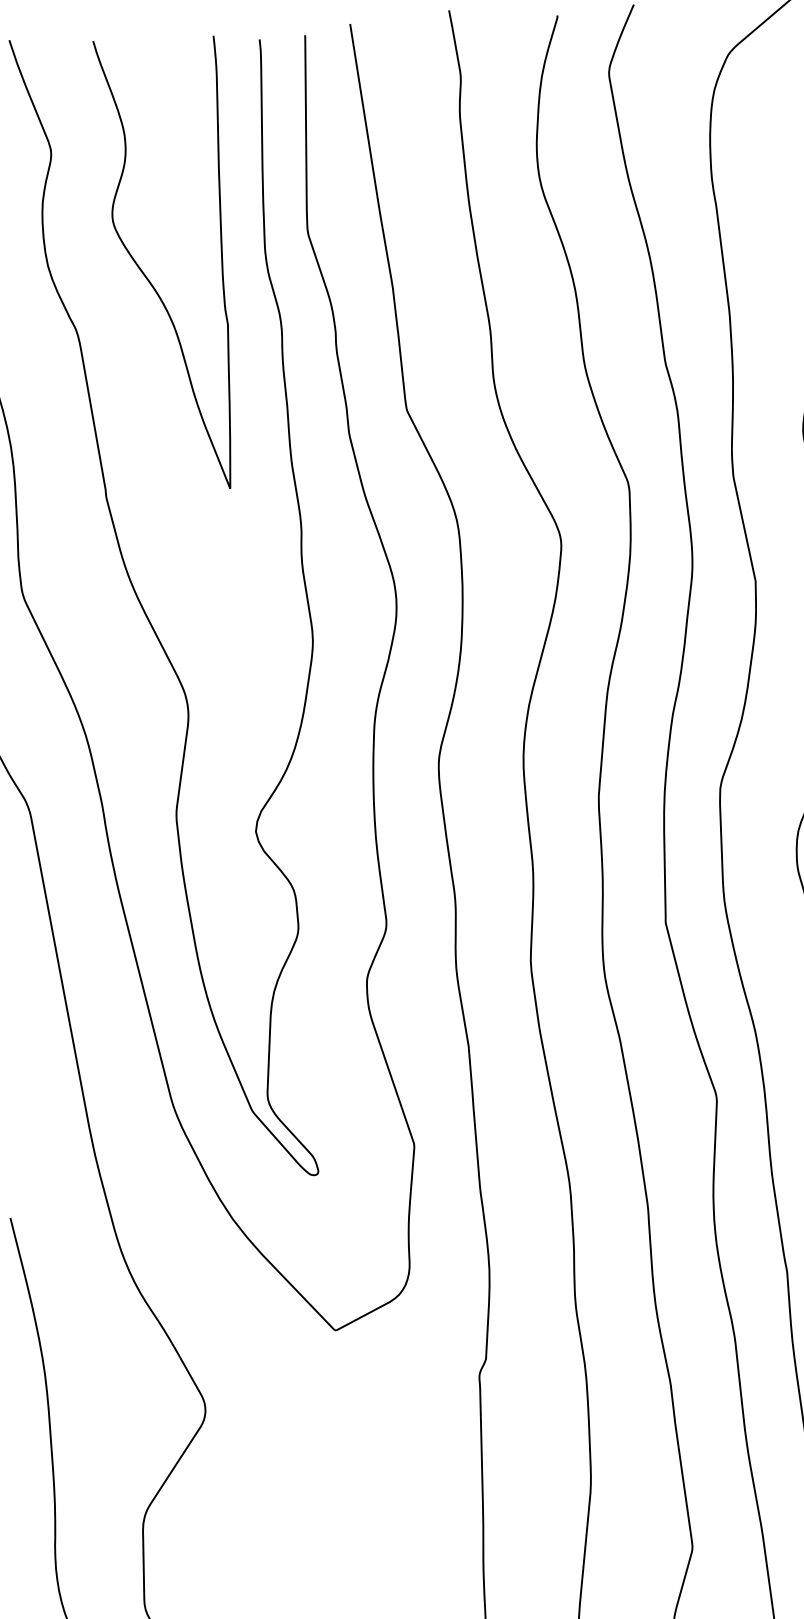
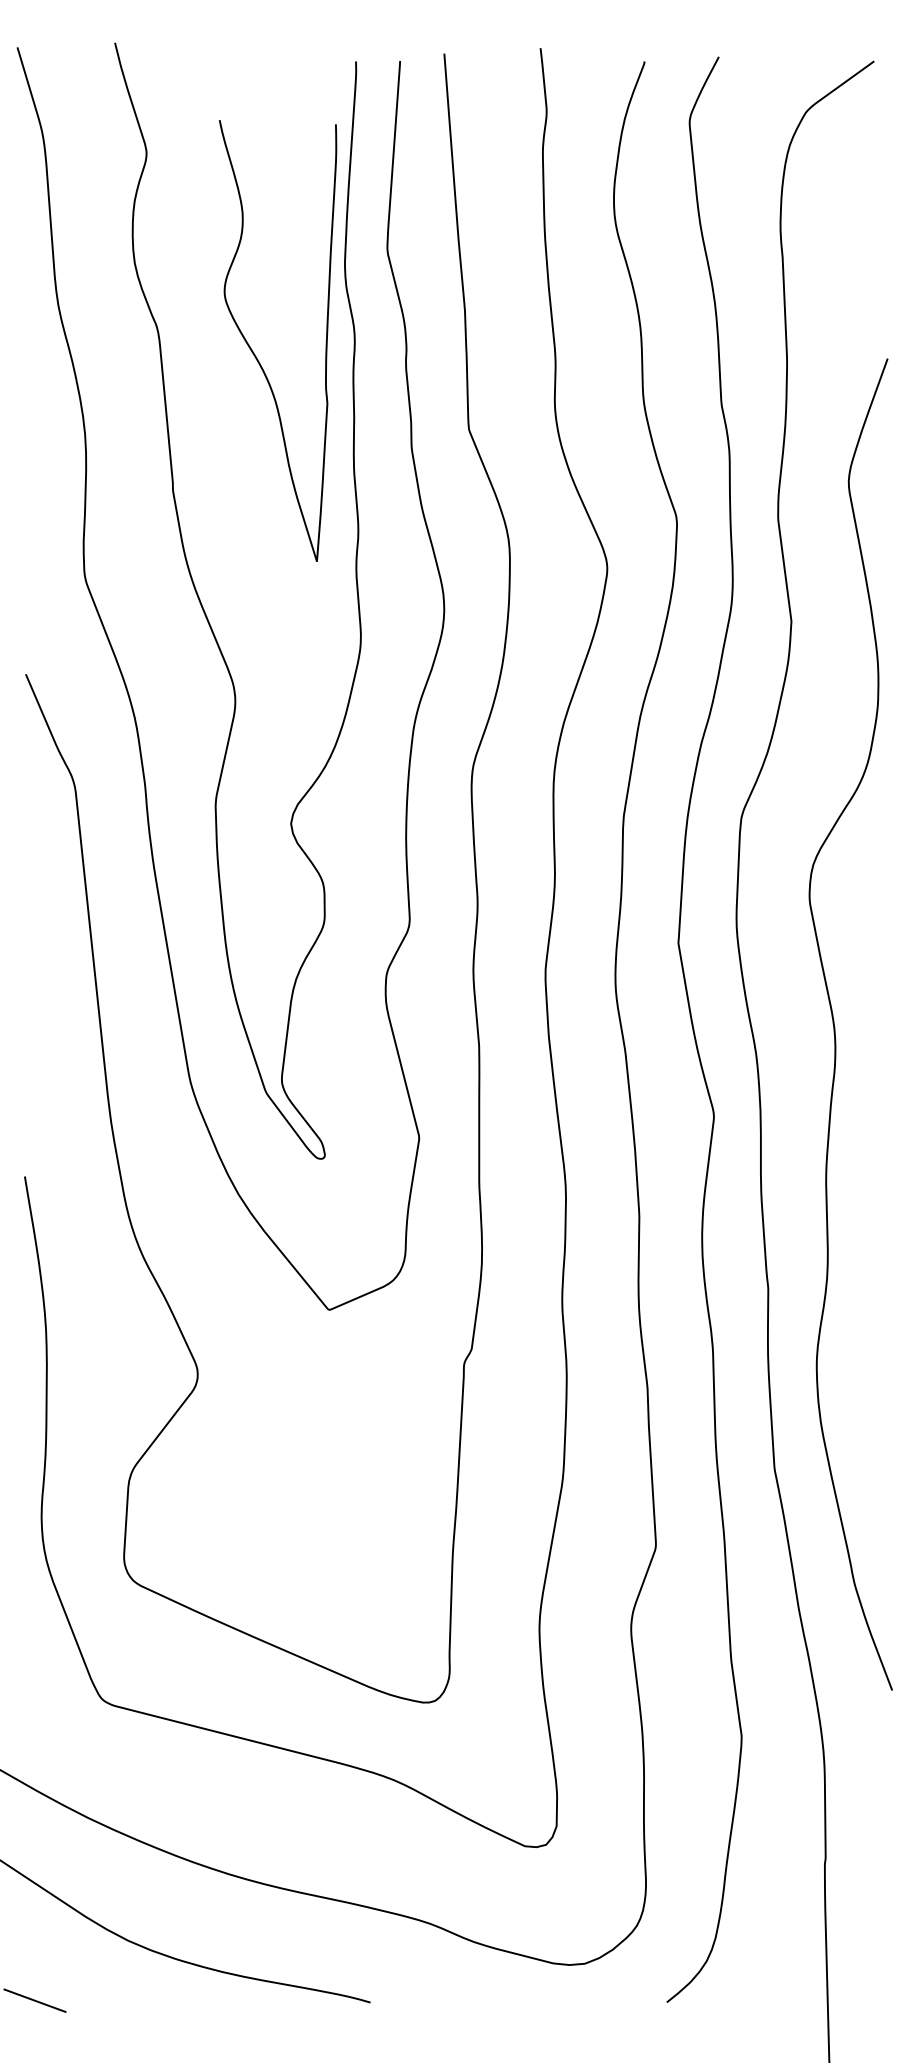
curve: (149, 280) -> (255, 354), moved

